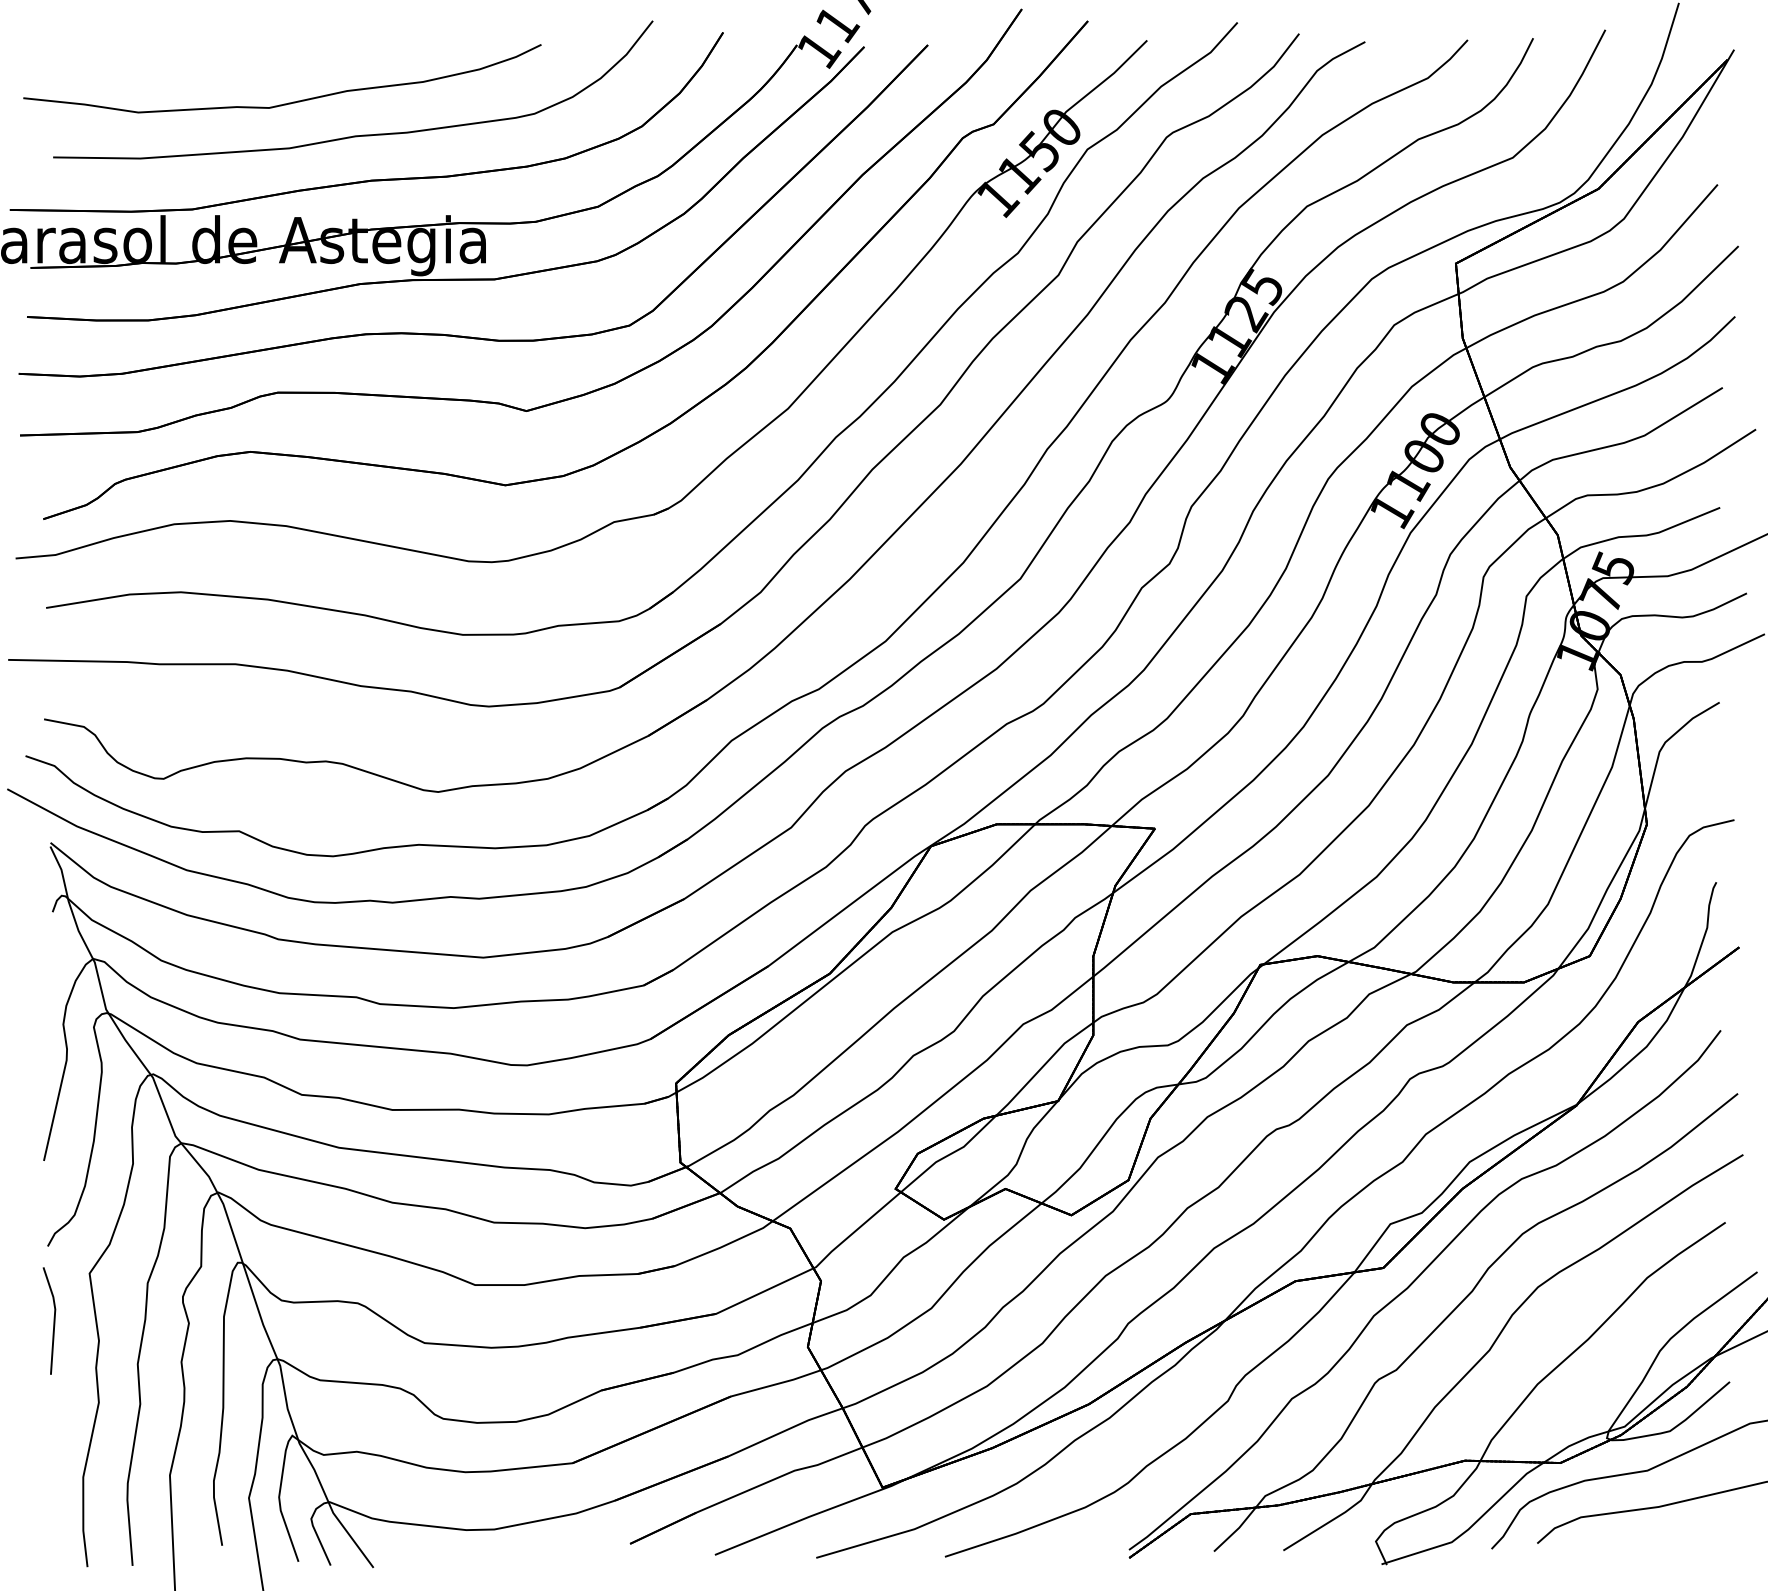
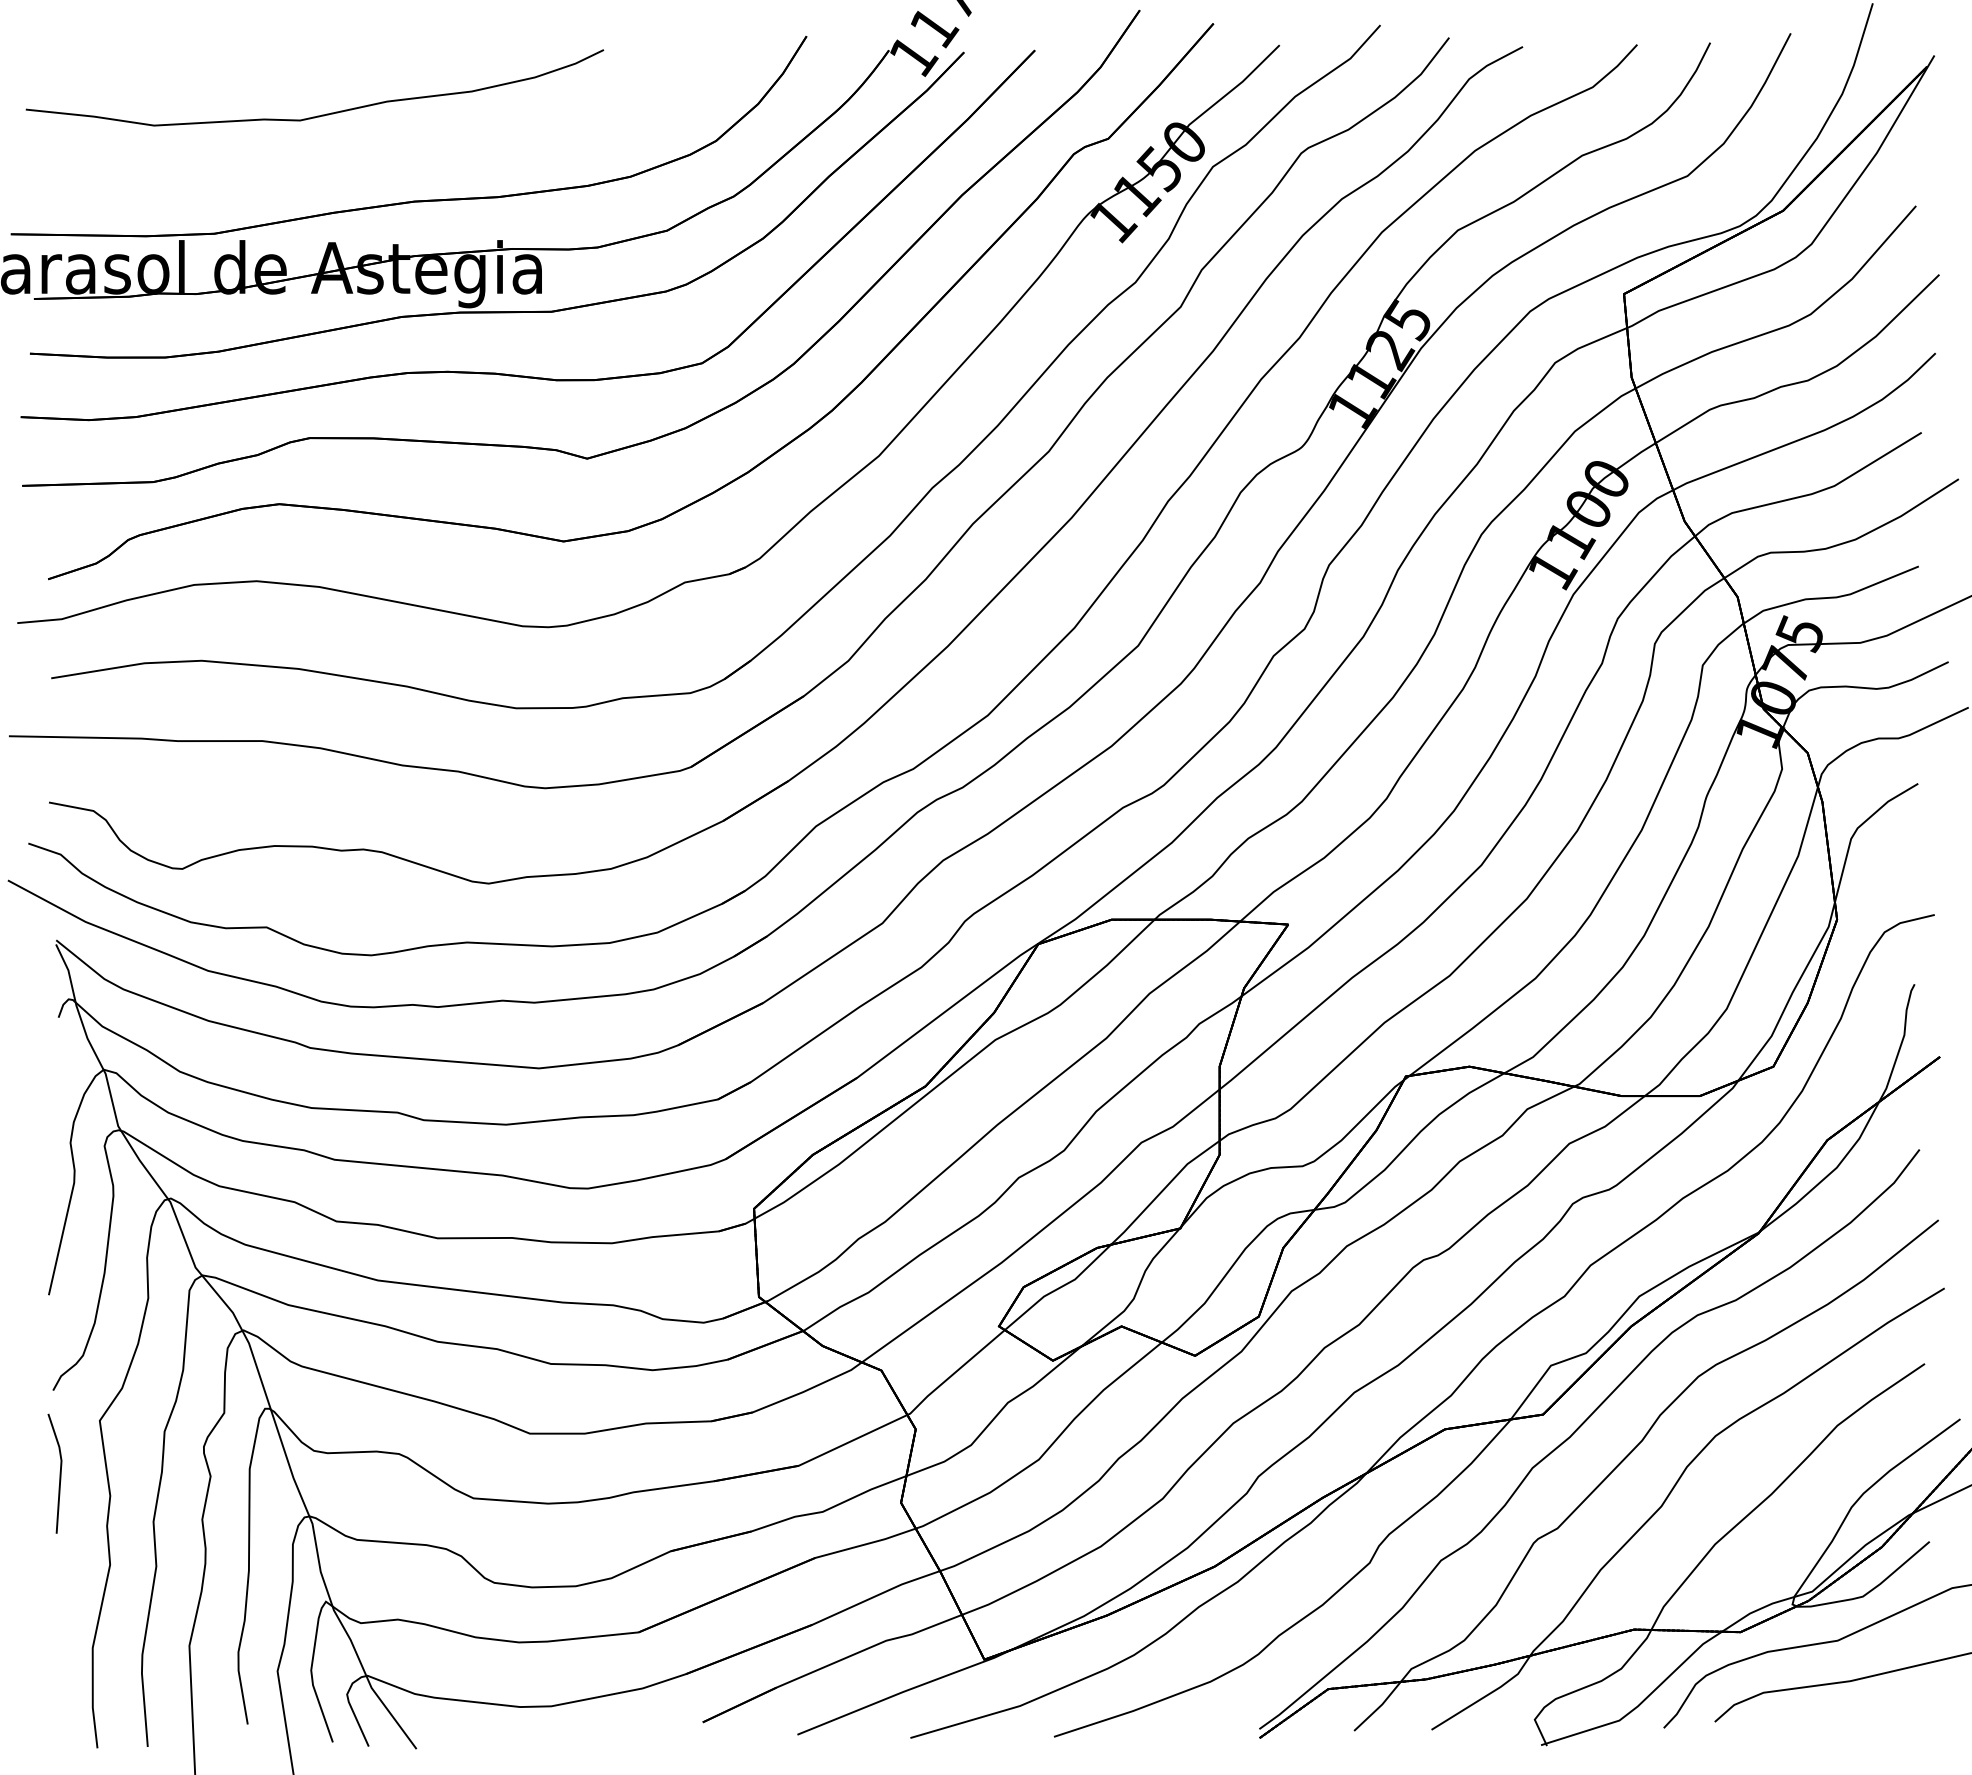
part: (360, 134) -> (401, 150), removed

